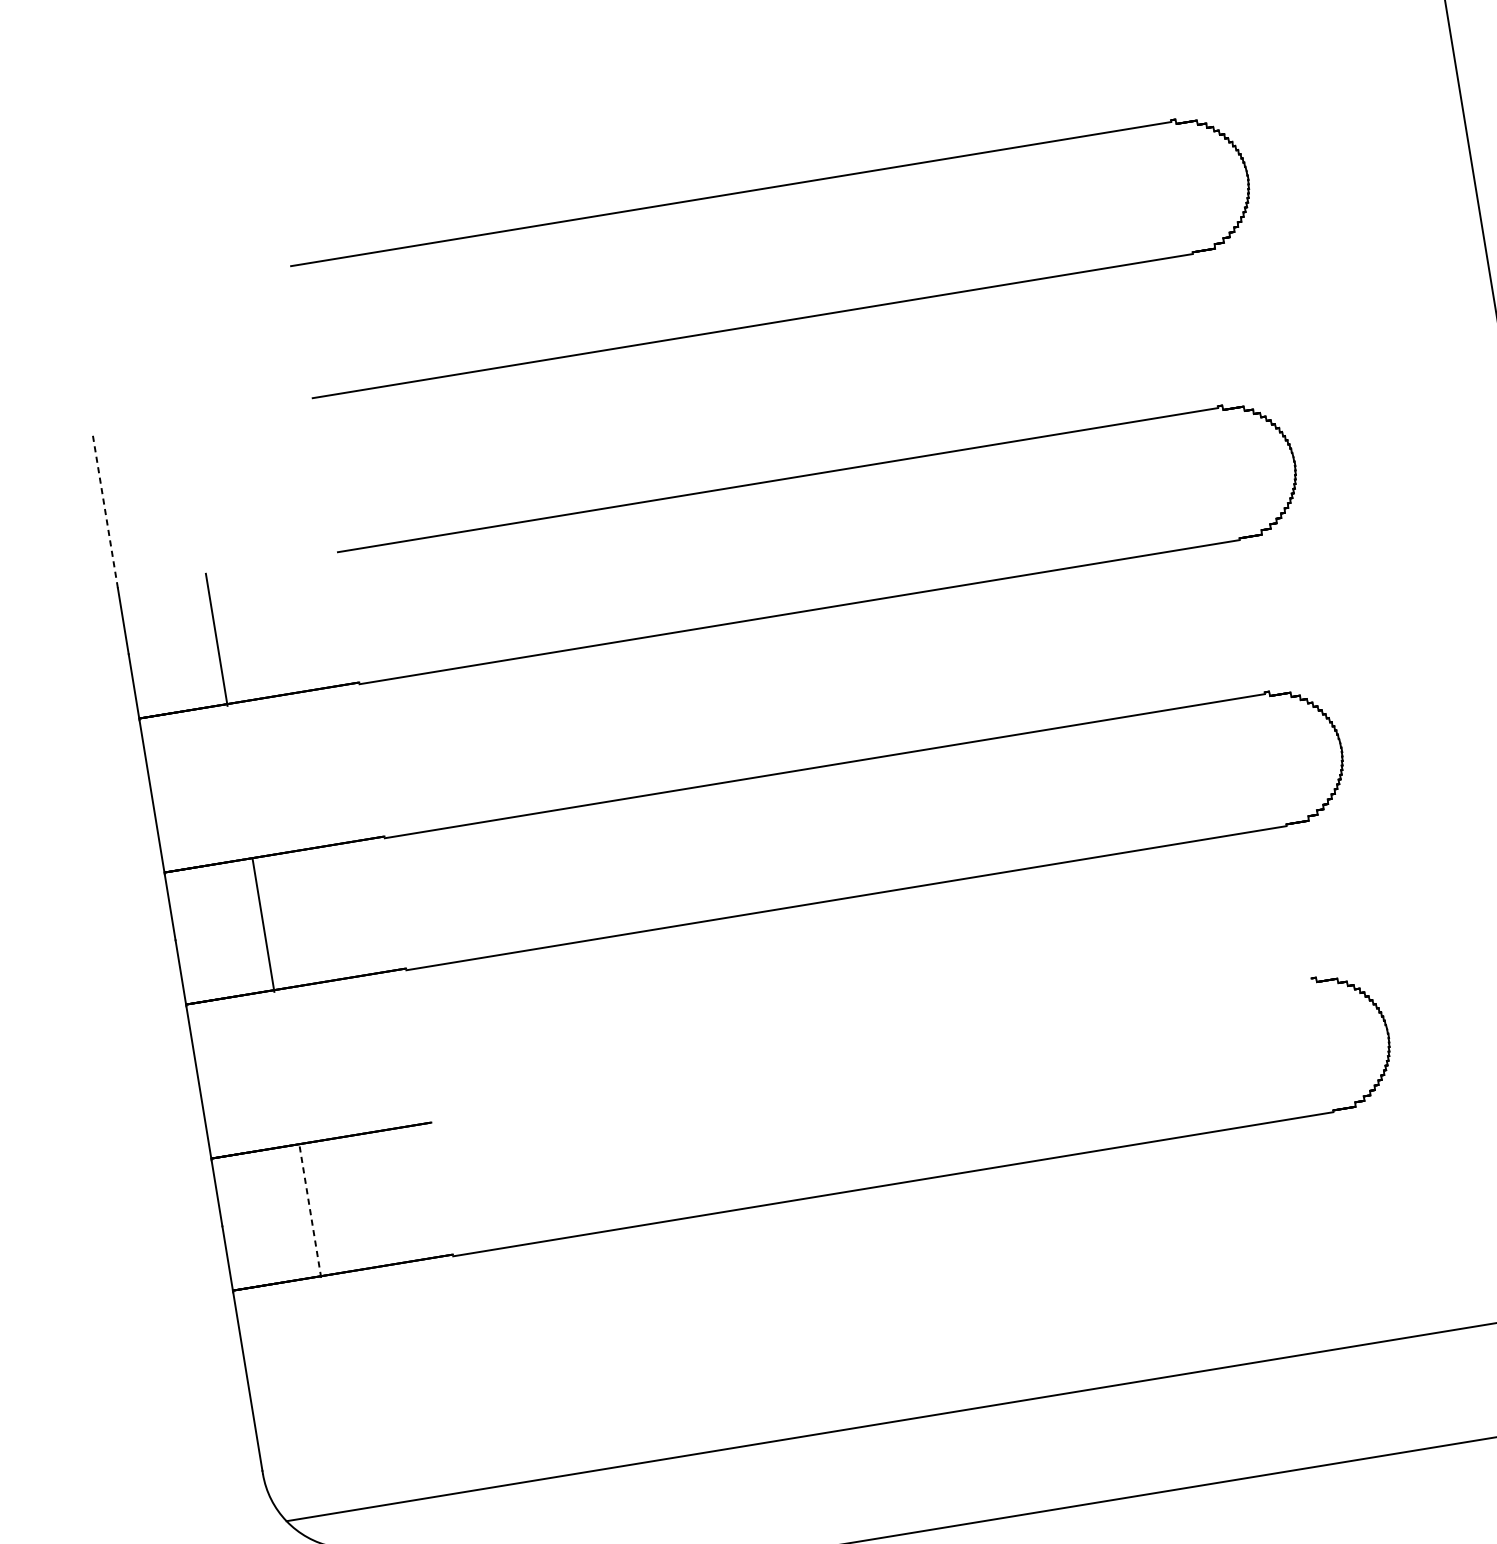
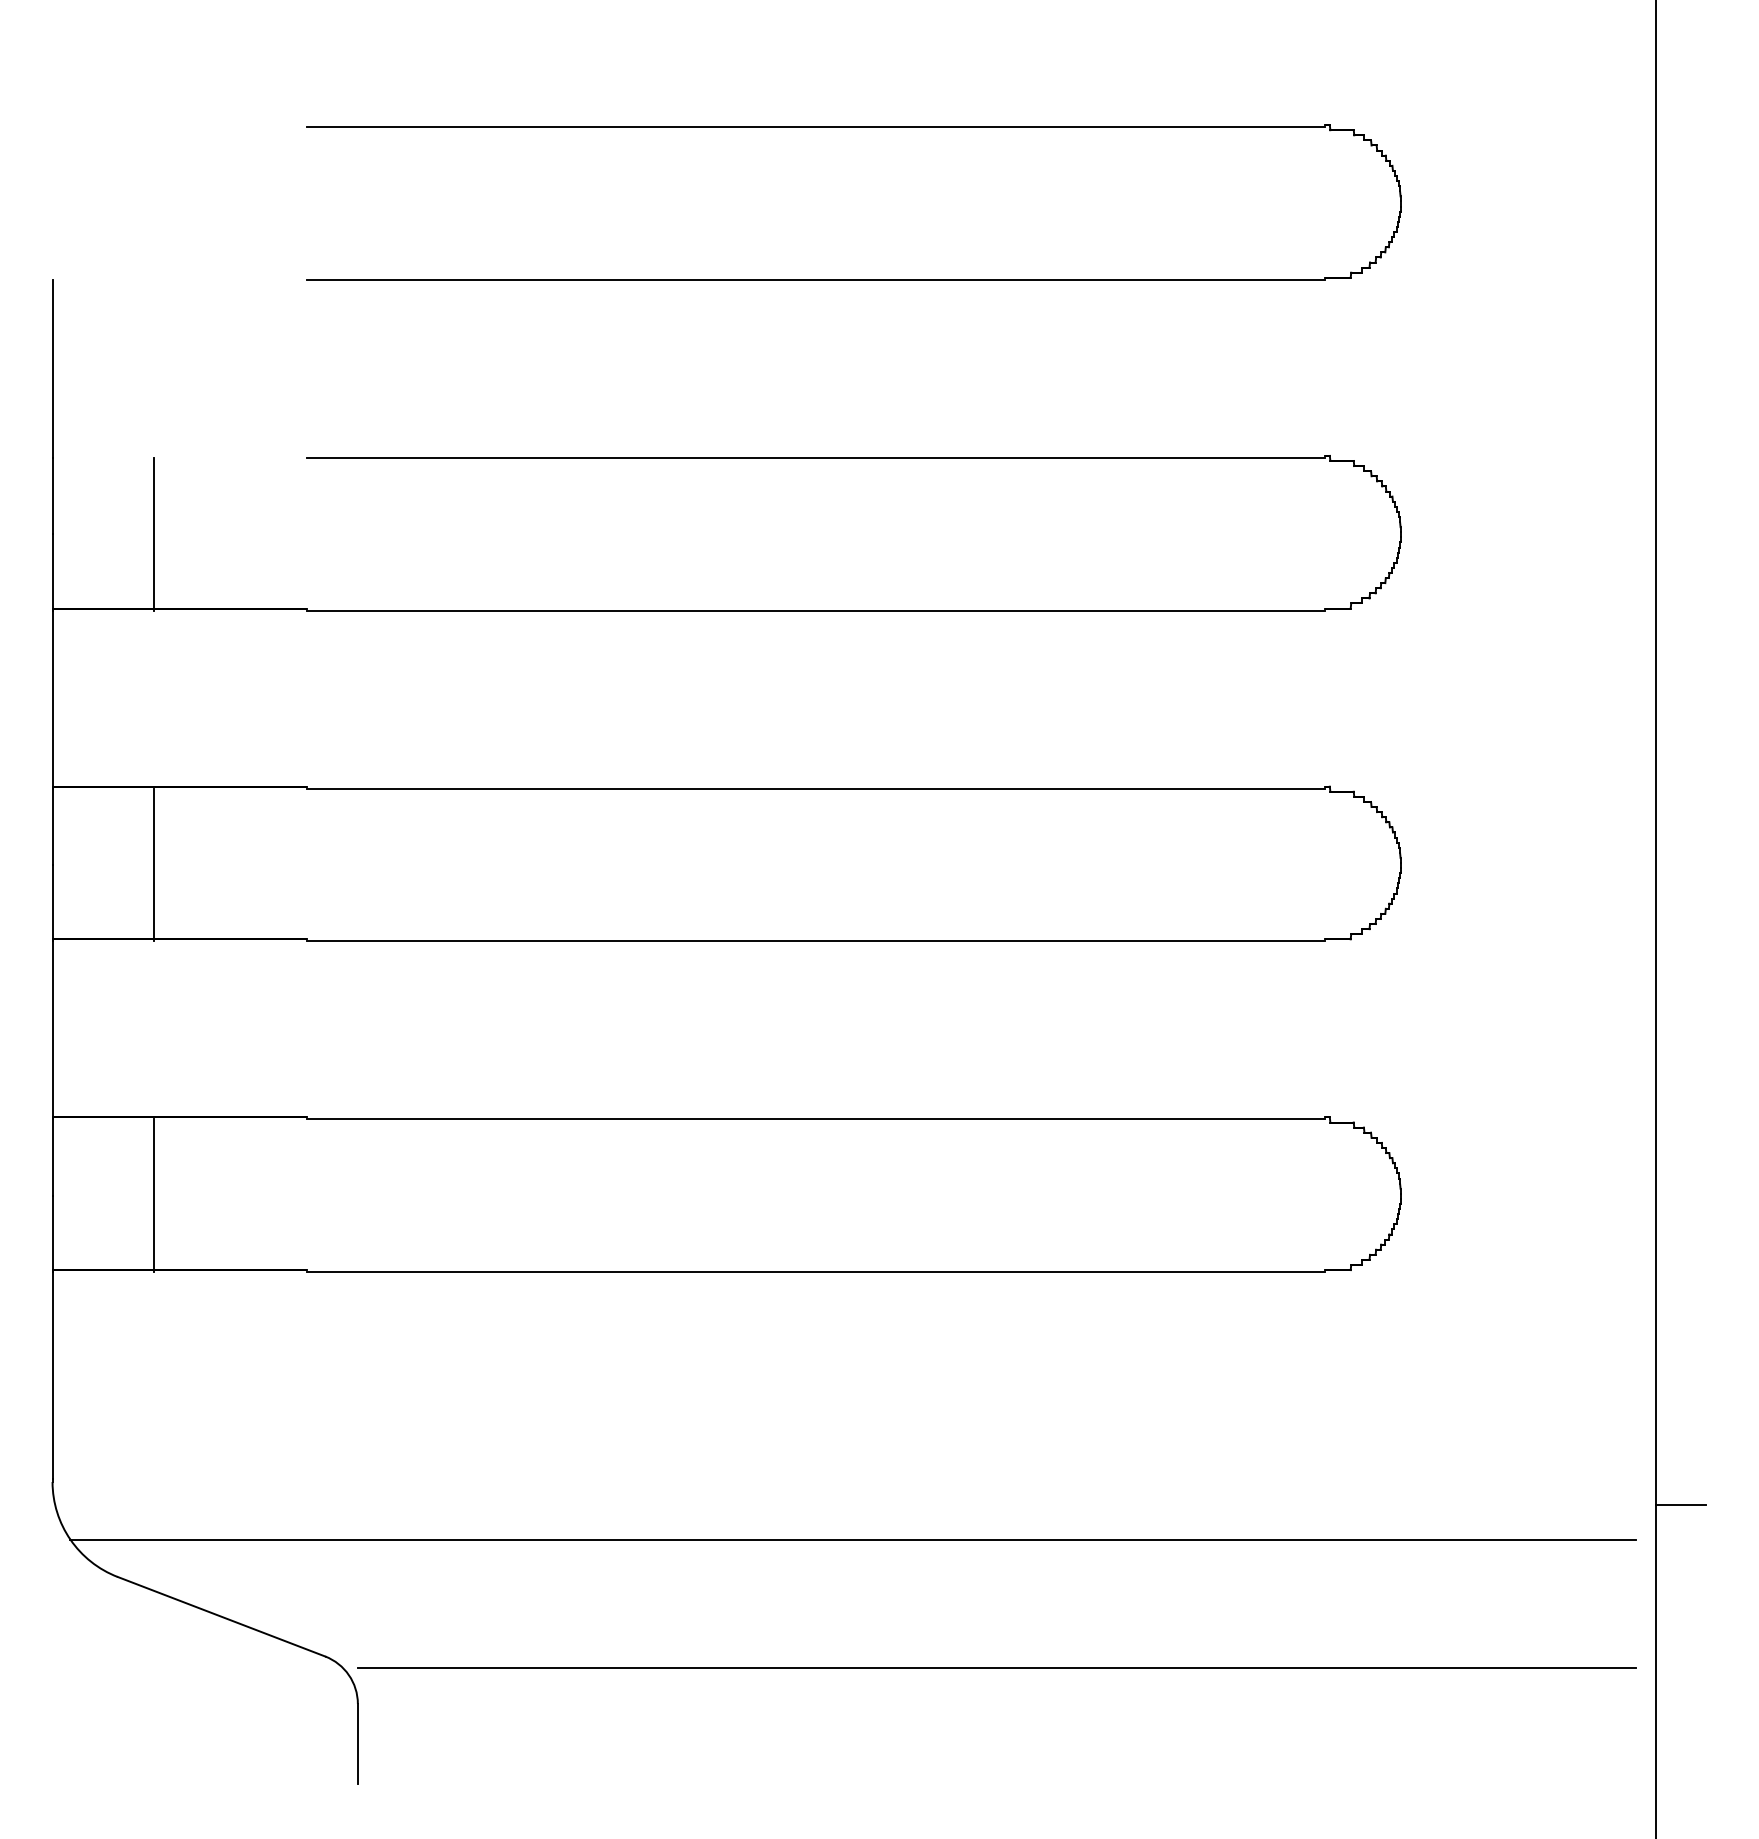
line: (105, 510) -> (52, 368), dashed -> solid
line: (871, 1052) -> (815, 1119), added
line: (310, 1211) -> (154, 1195), dashed -> solid

